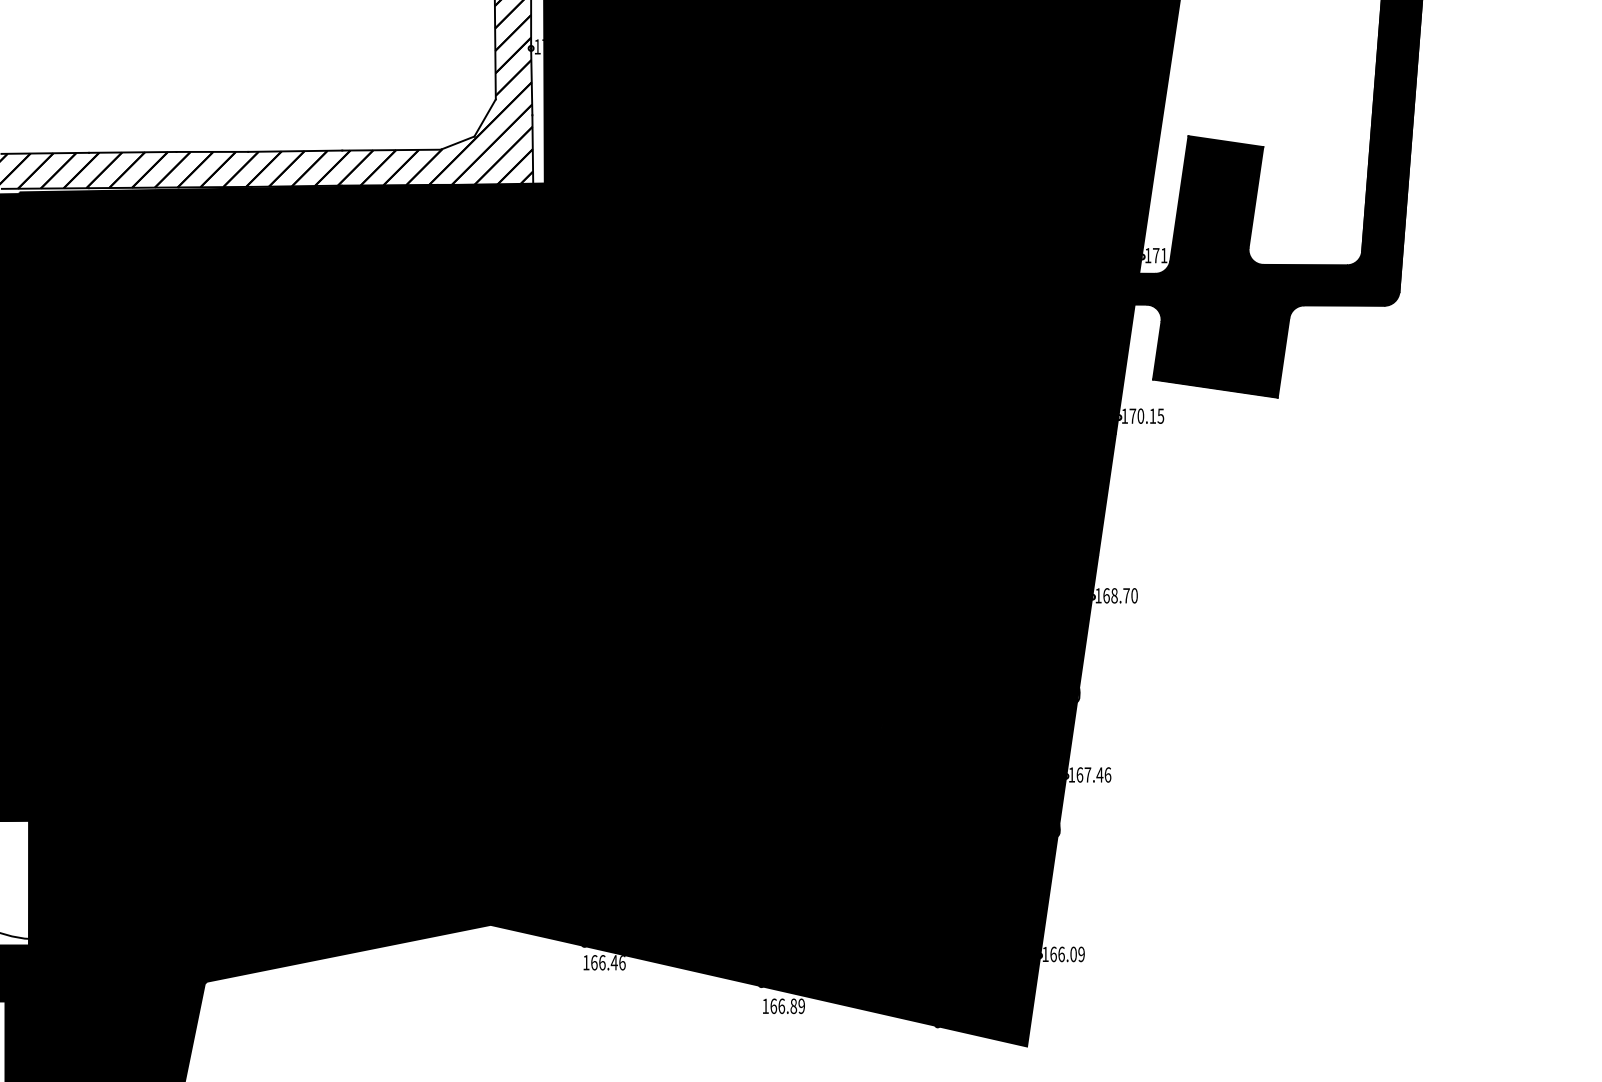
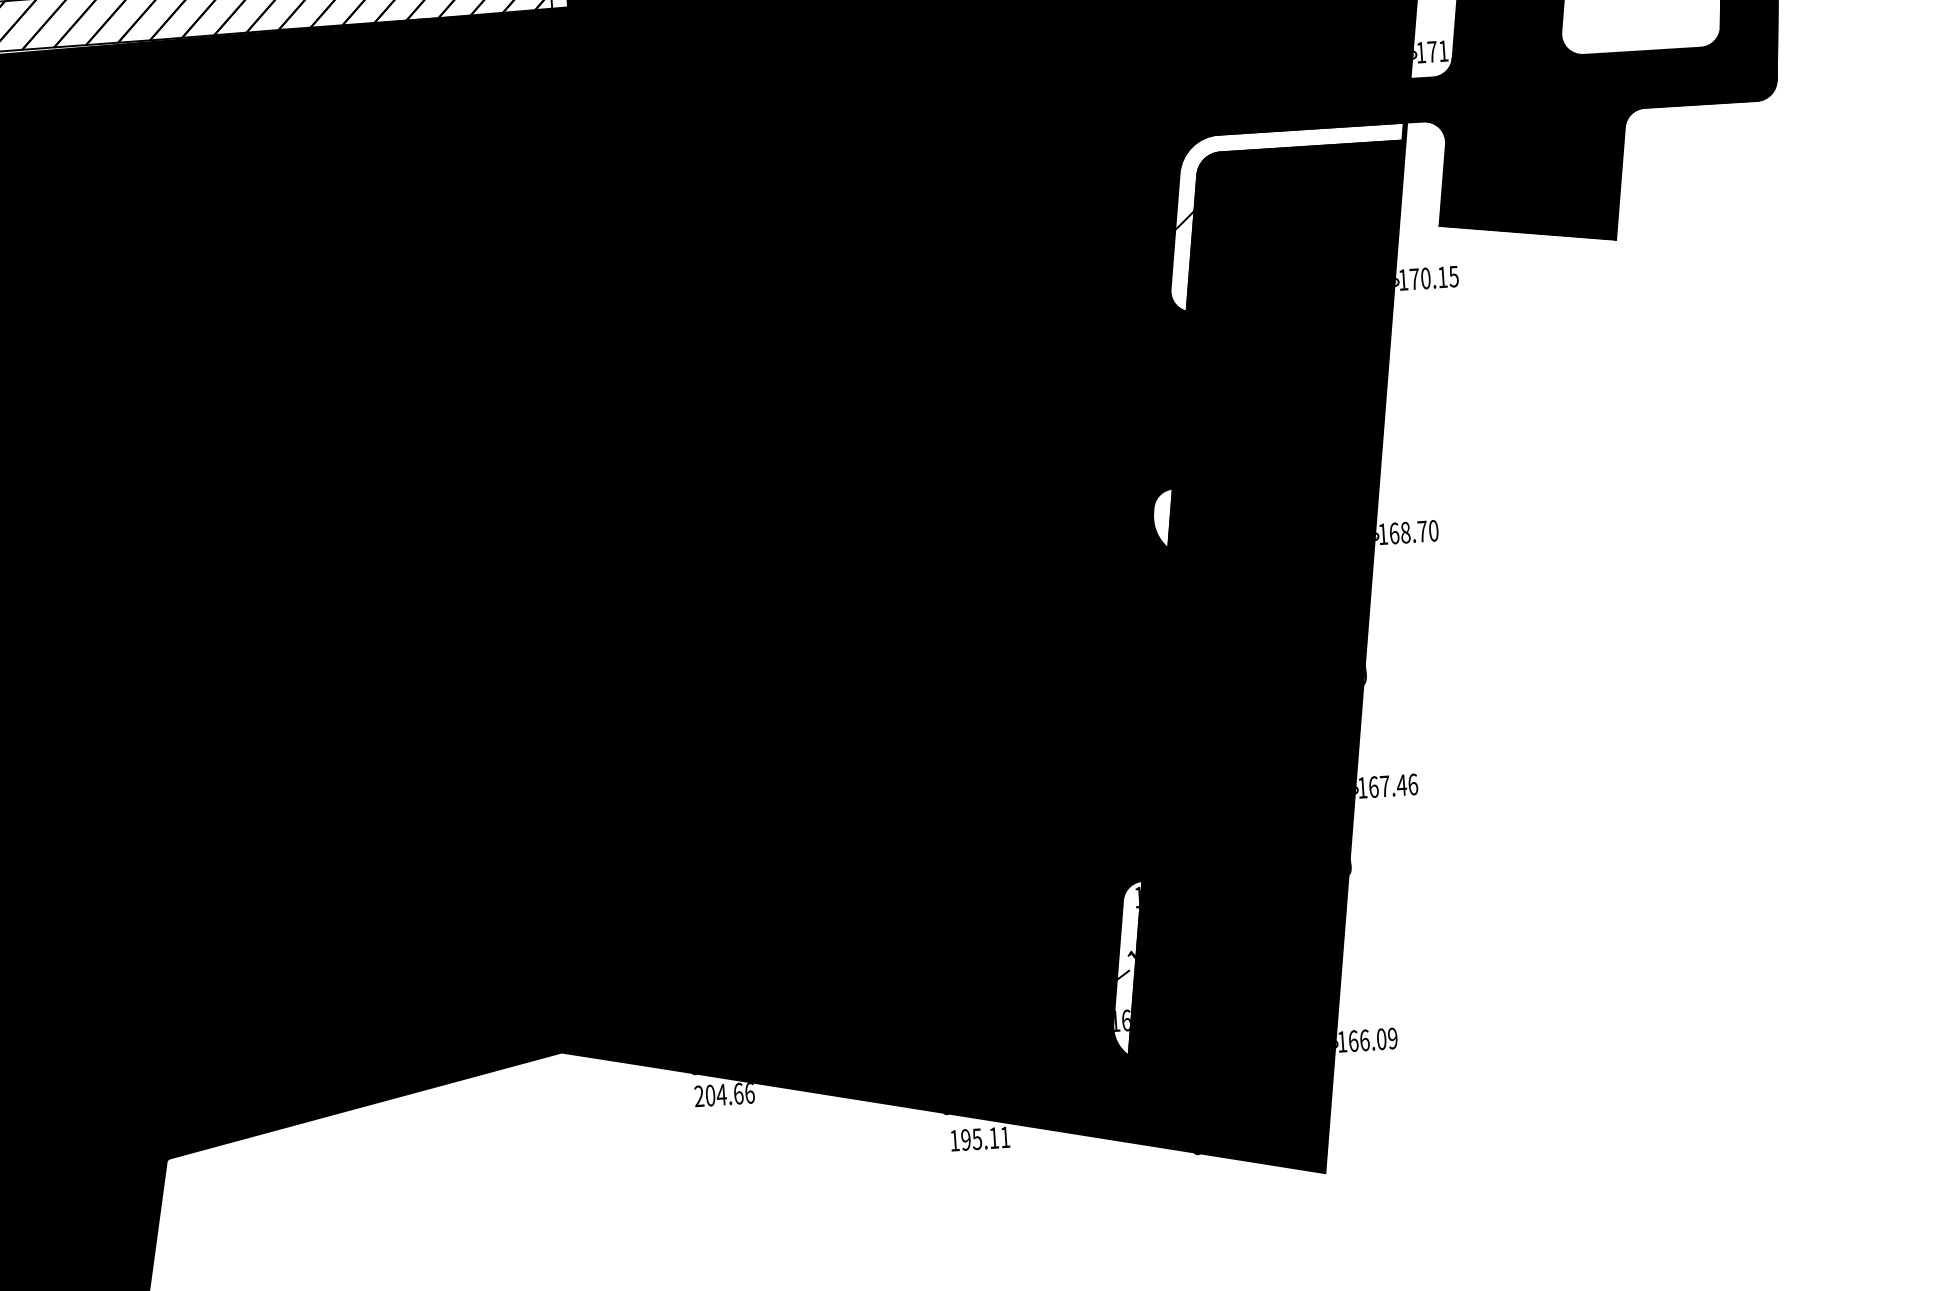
fill: (1044, 378) -> (1287, 234), removed
fill: (943, 576) -> (1164, 521), removed
fill: (894, 901) -> (1125, 981), removed
text: (600, 962) -> (719, 1094), 166.46 -> 204.66
text: (787, 1006) -> (985, 1138), 166.89 -> 195.11

